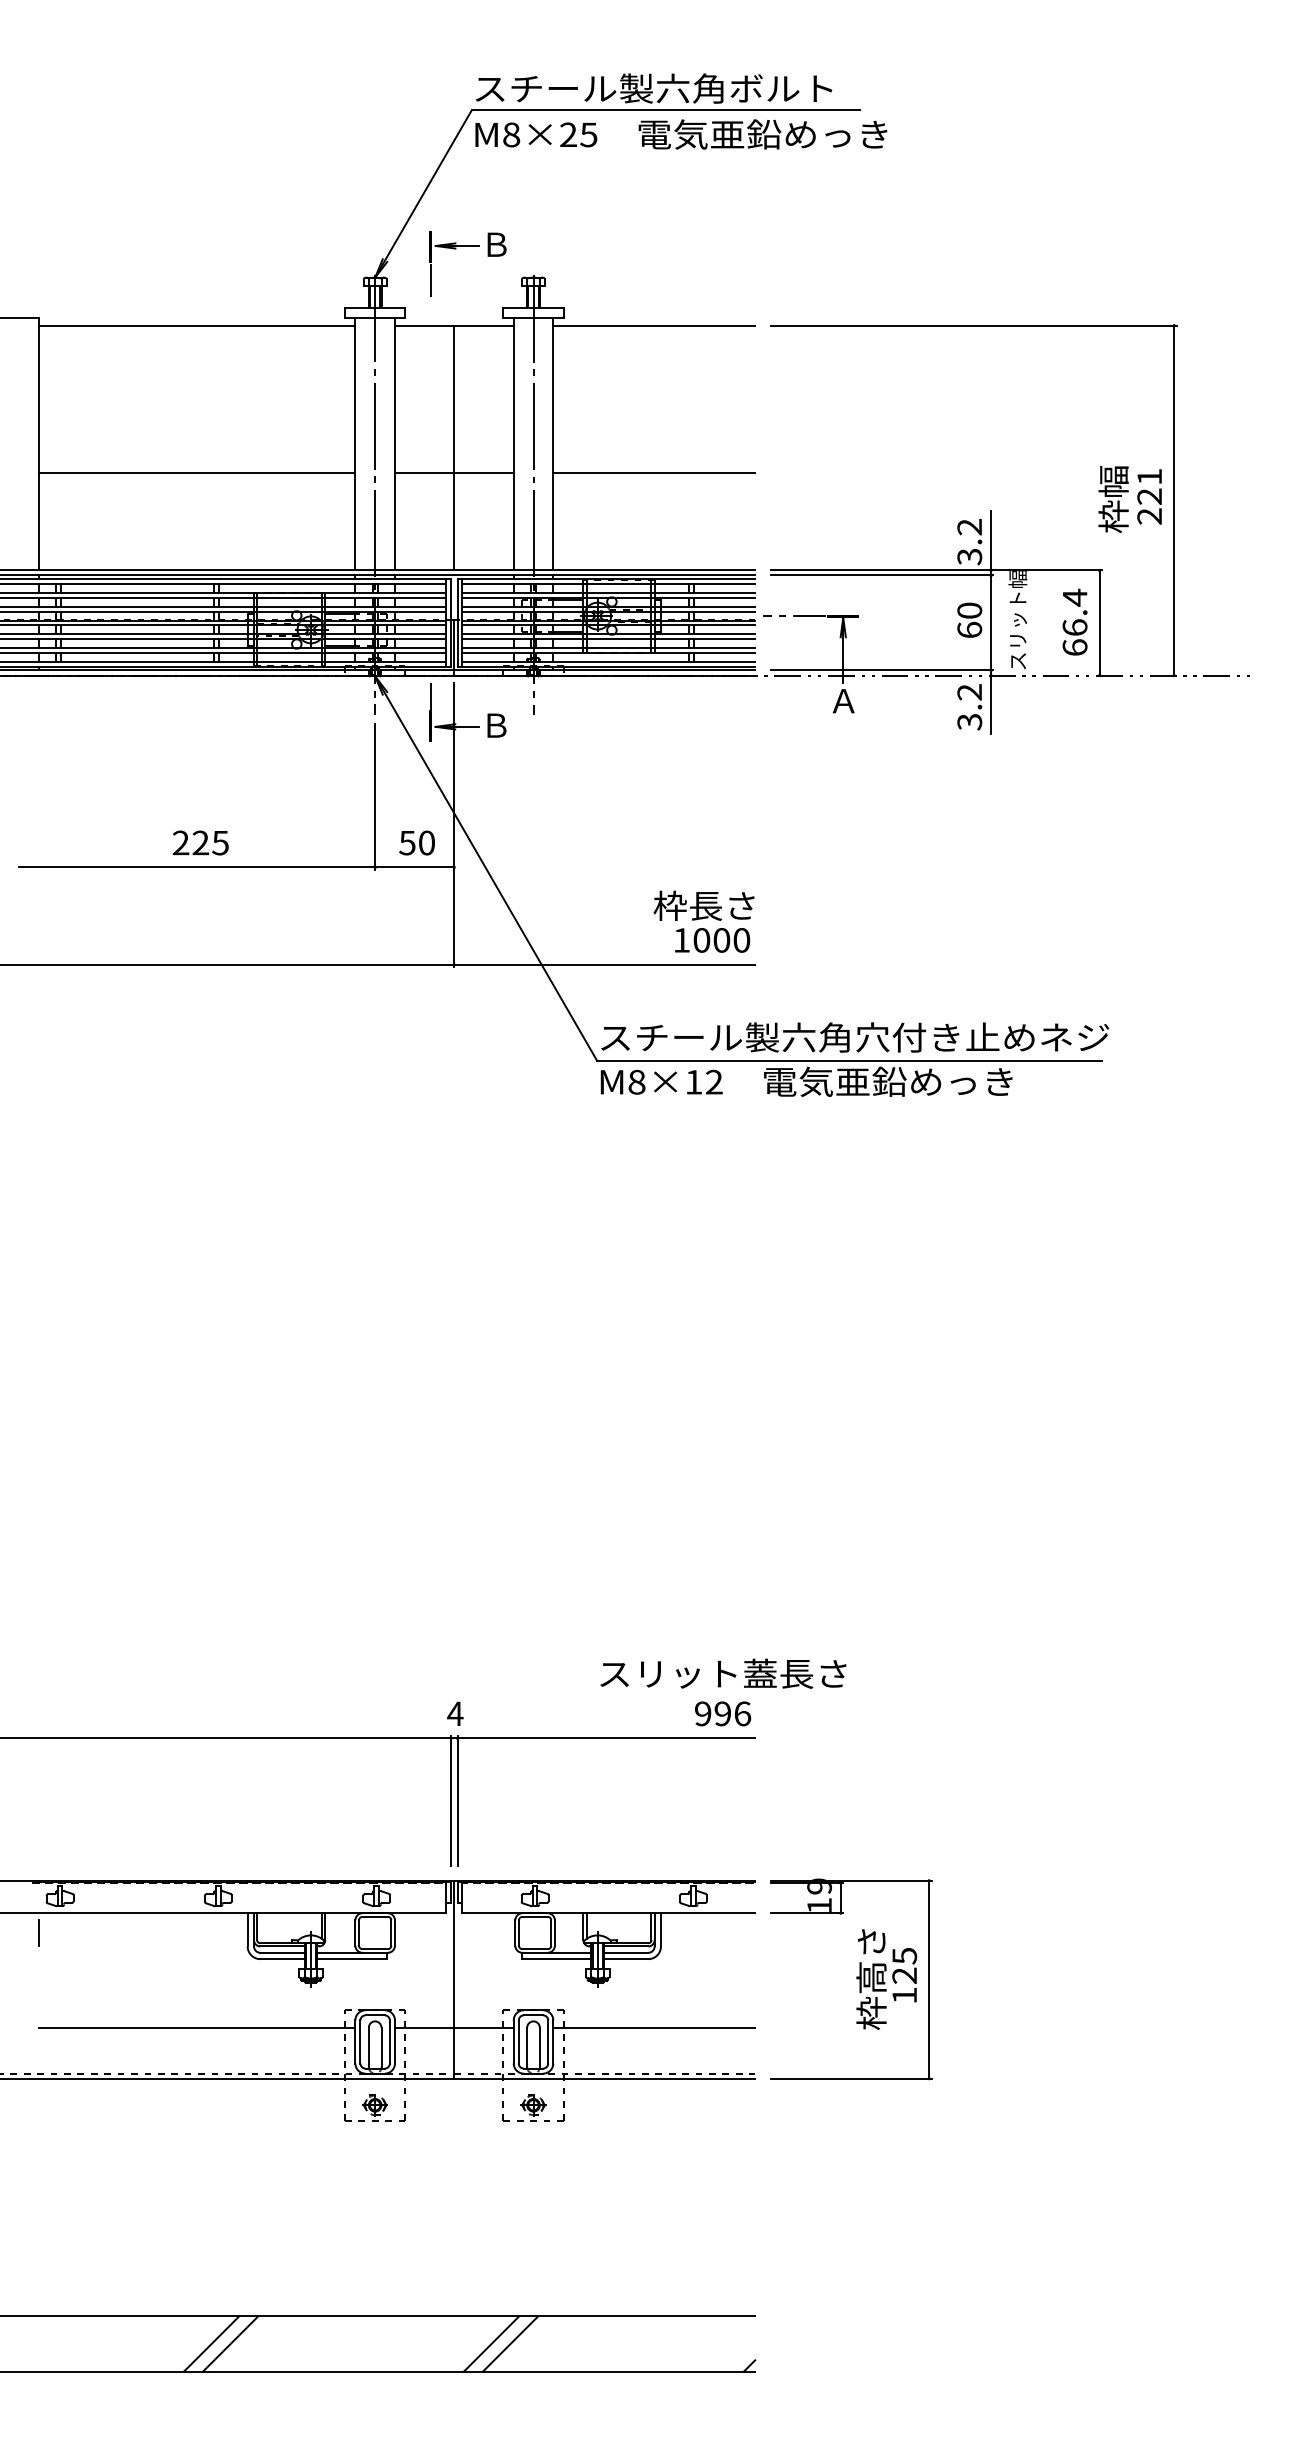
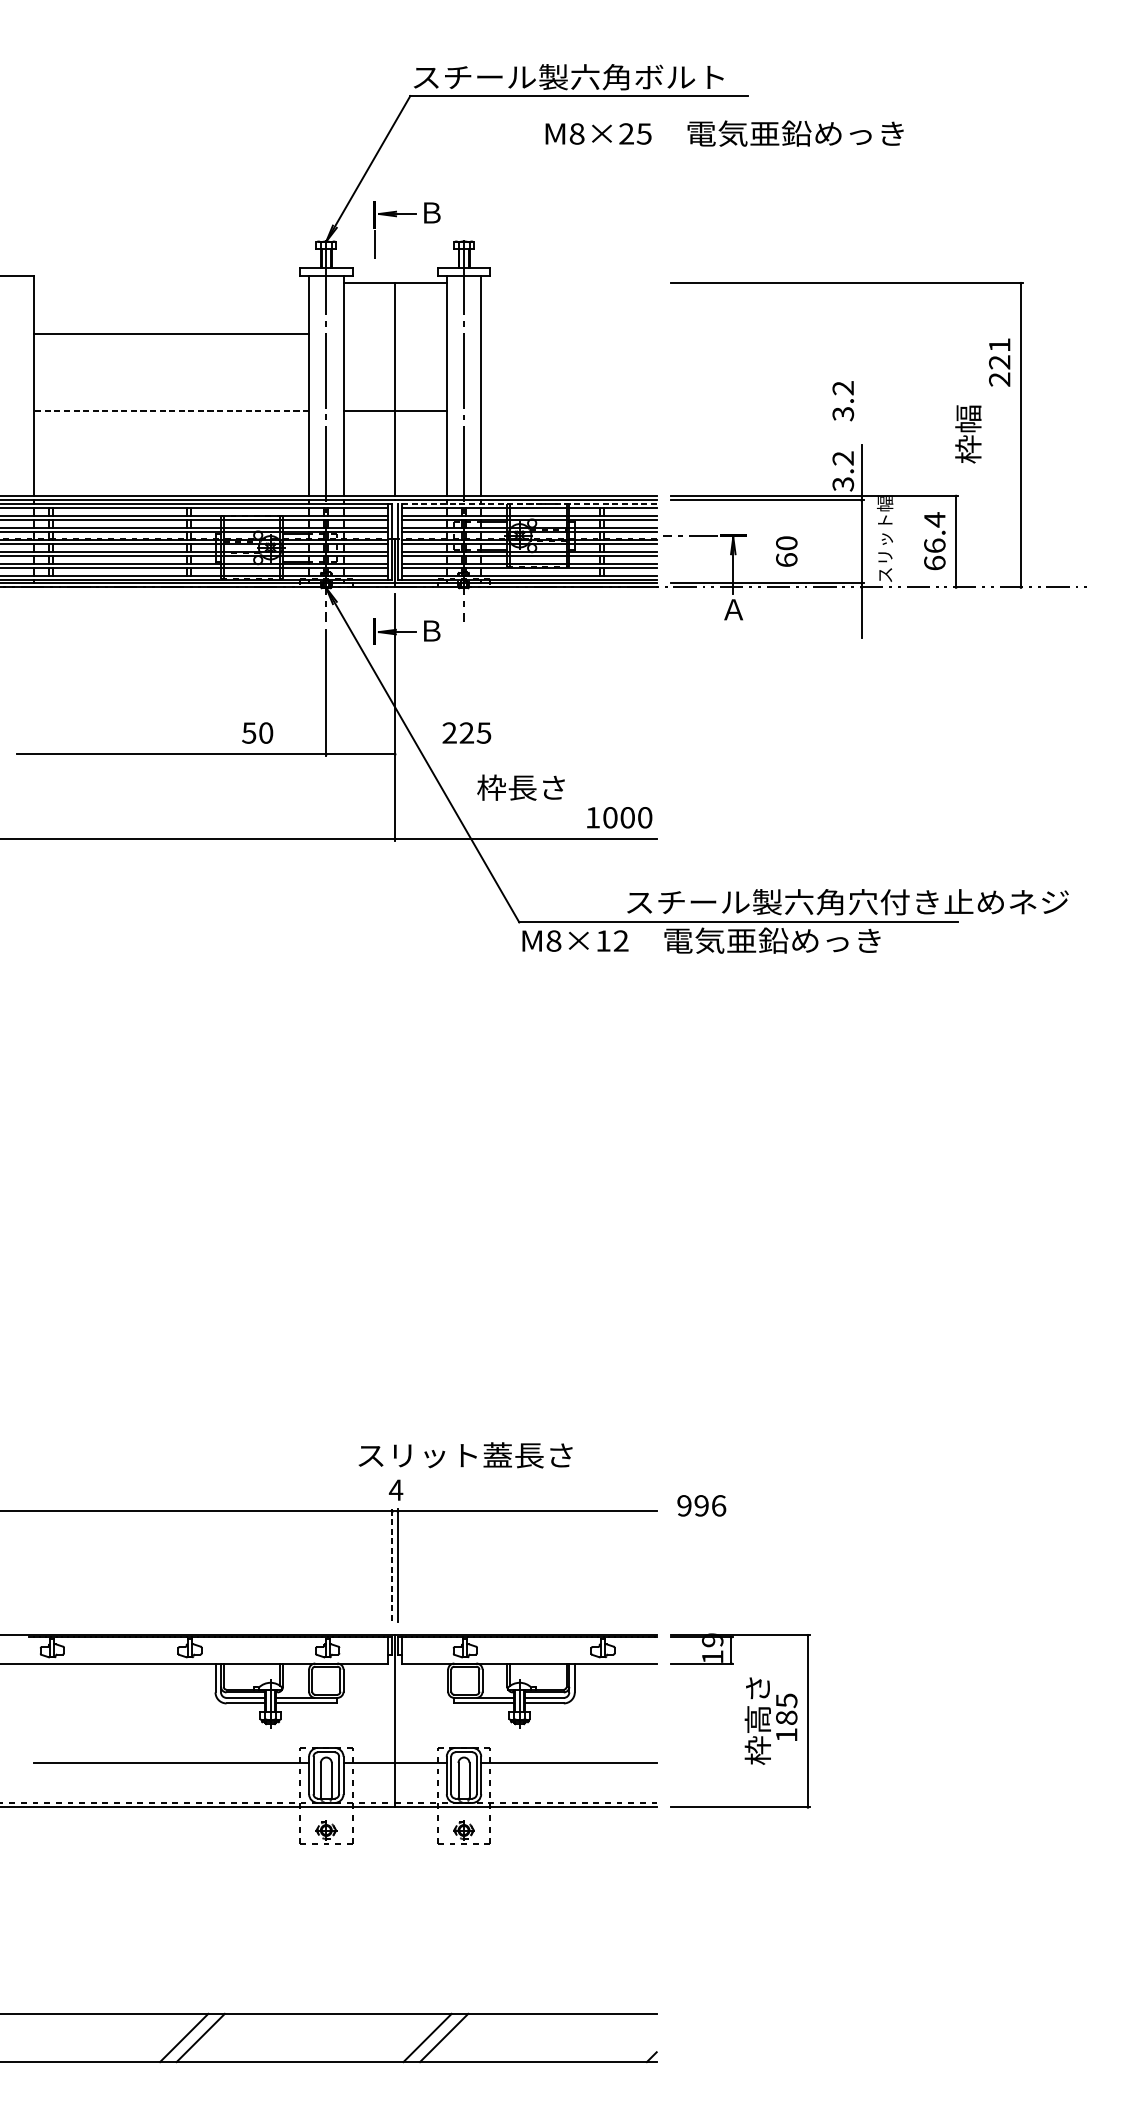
text: (681, 134) -> (724, 133), moved
line: (196, 325) -> (171, 333), moved
line: (654, 325) -> (569, 283), removed
line: (196, 472) -> (171, 410), solid -> dashed
line: (654, 472) -> (569, 410), removed
text: (1149, 496) -> (999, 362), moved
line: (606, 579) -> (527, 503), solid -> dashed
text: (969, 619) -> (786, 550), moved
line: (430, 696) -> (374, 605), removed
text: (969, 707) -> (843, 401), moved
text: (200, 842) -> (466, 732), moved
text: (416, 842) -> (257, 732), moved
text: (703, 905) -> (520, 787), moved
text: (855, 1037) -> (848, 902), moved
text: (723, 1673) -> (465, 1455), moved
text: (723, 1713) -> (702, 1505), moved
line: (451, 1800) -> (392, 1565), solid -> dashed
line: (38, 1932) -> (33, 1680), removed
text: (904, 1975) -> (786, 1717), 125 -> 185

